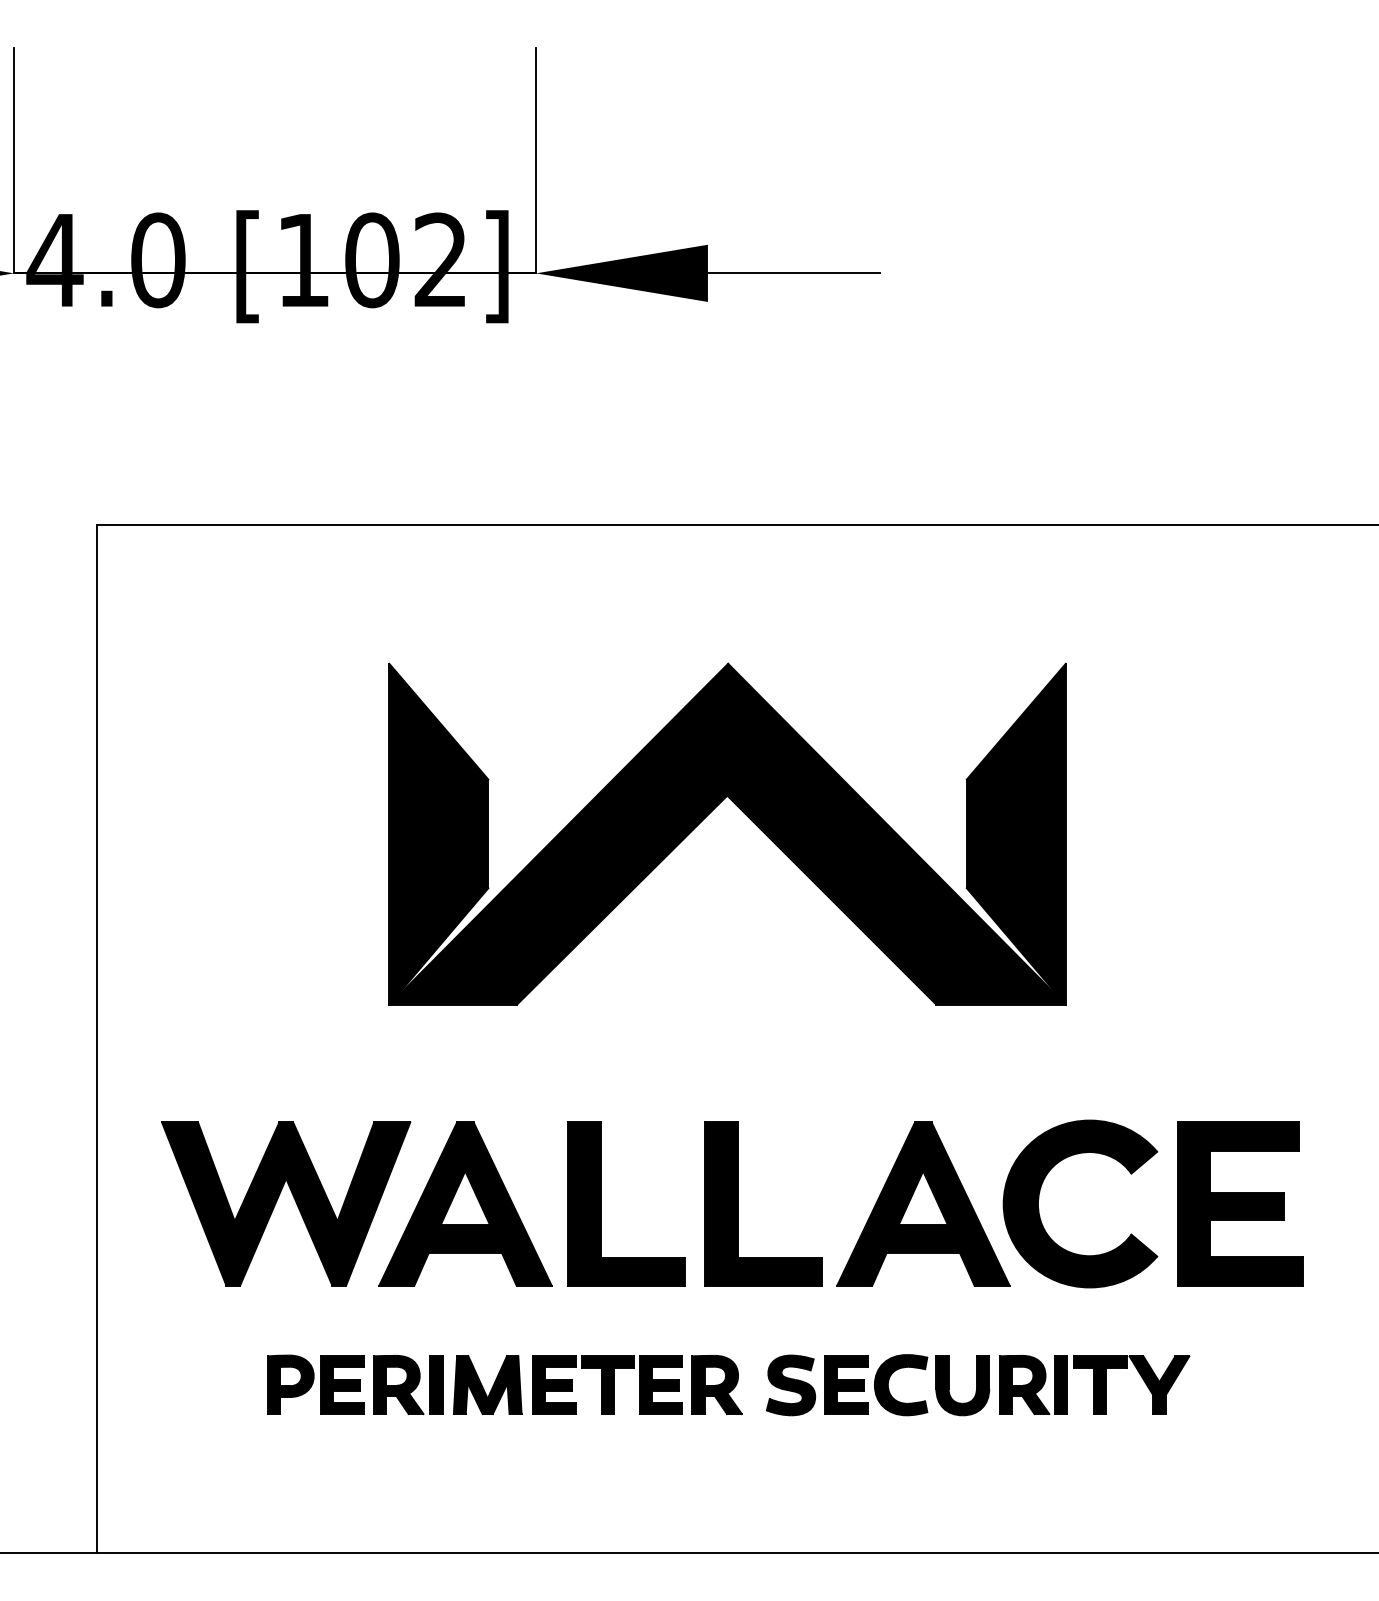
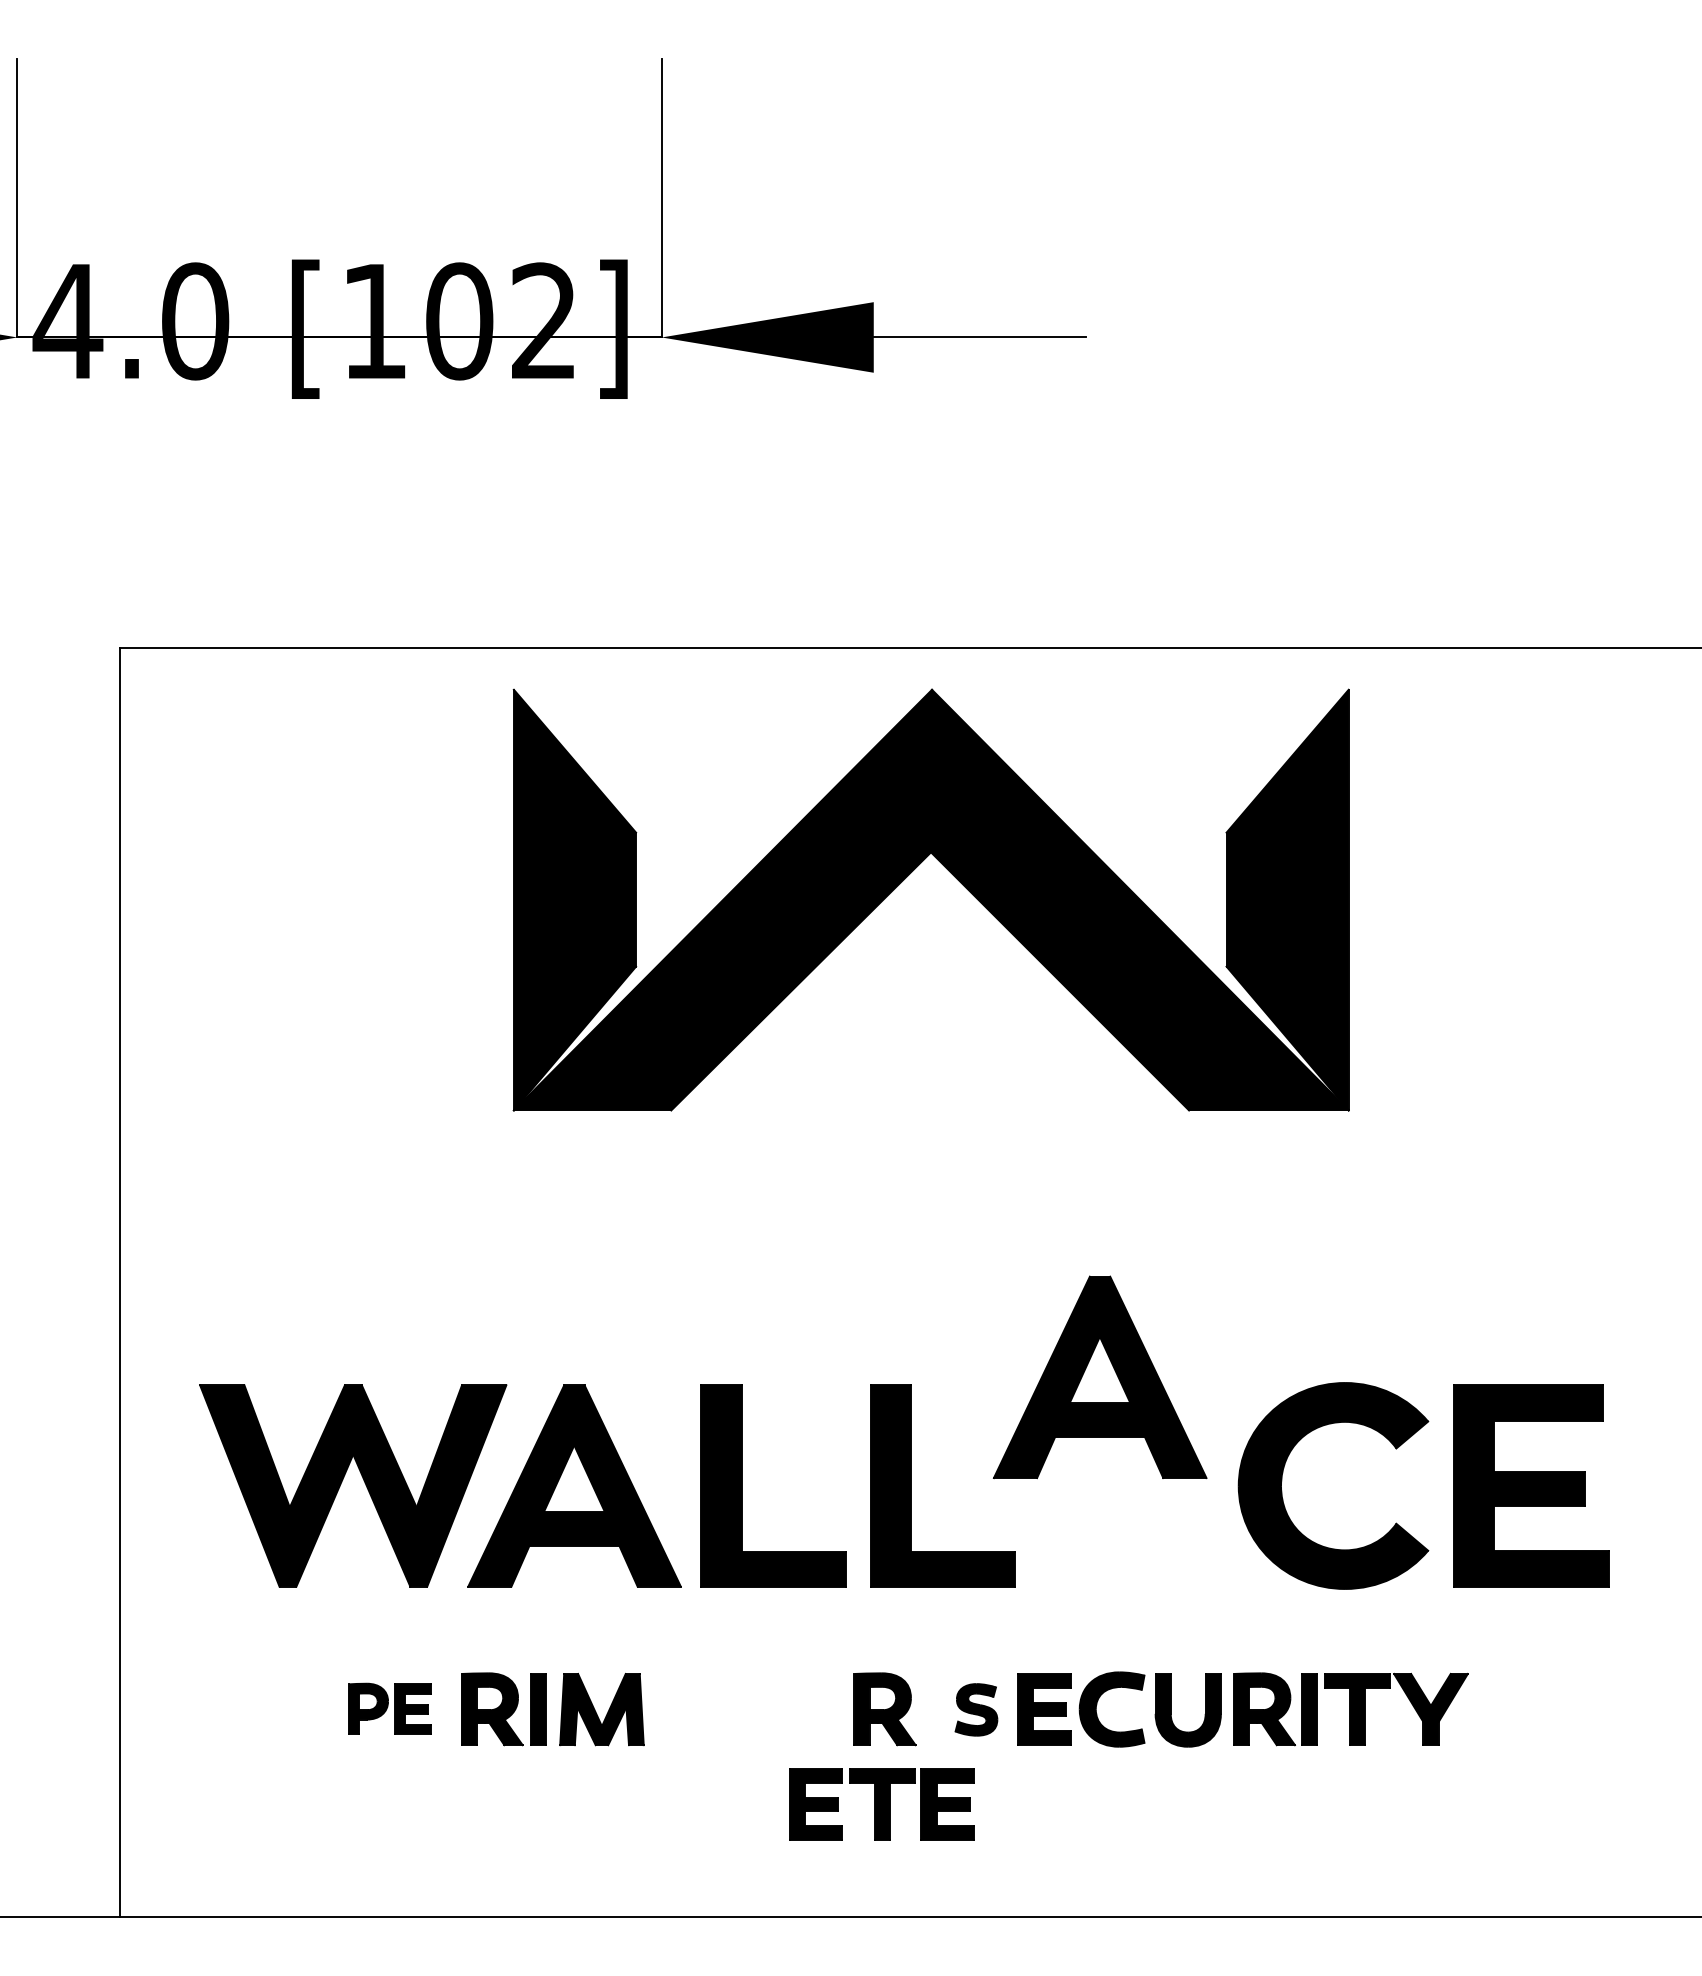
part: (745, 815) -> (953, 876), moved
part: (923, 1203) -> (1100, 1376), moved
part: (315, 1384) -> (389, 1708), size x0.7
part: (607, 1384) -> (881, 1803), moved
part: (791, 1385) -> (976, 1709), size x0.7

